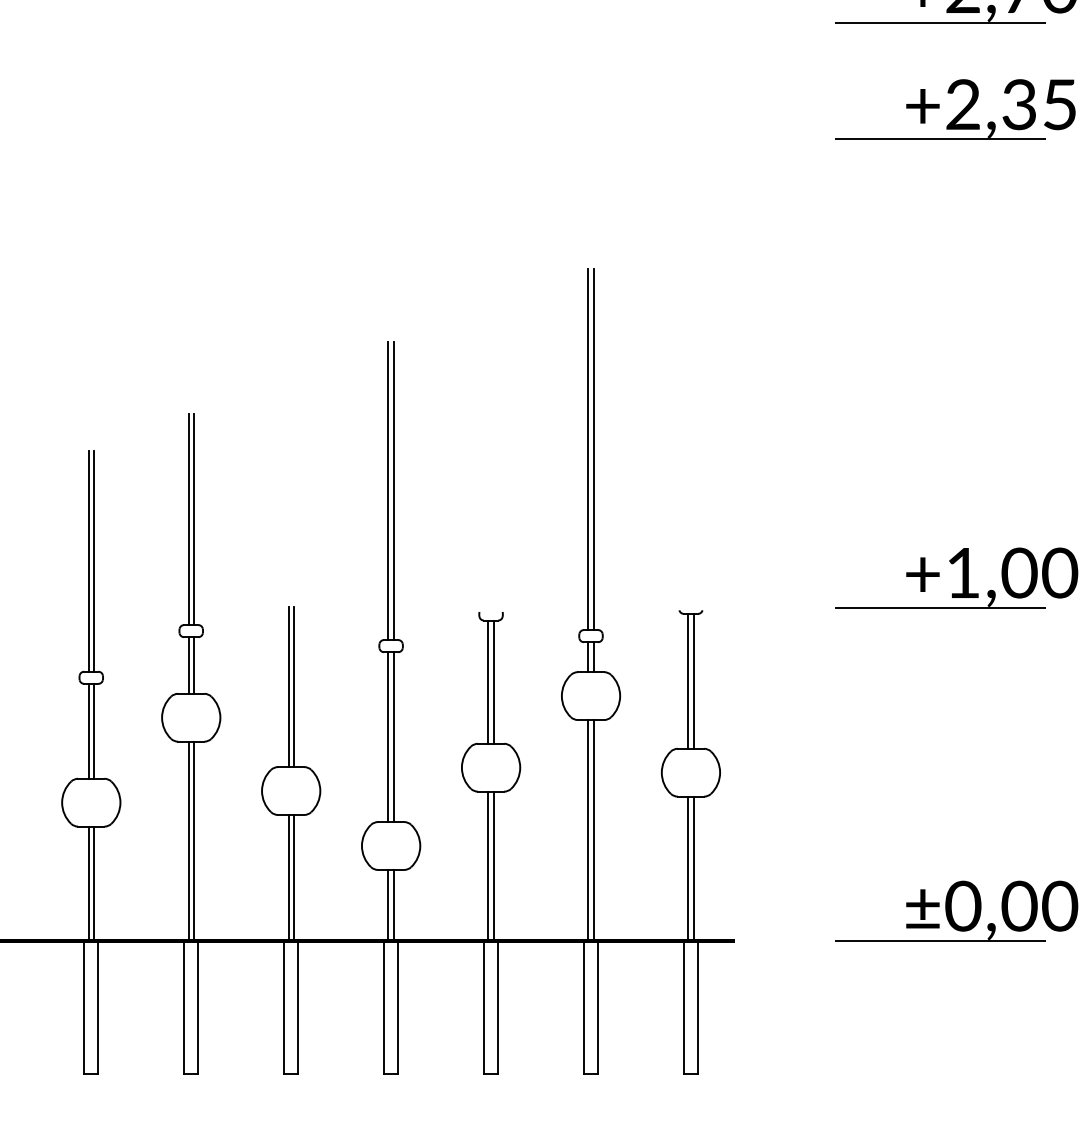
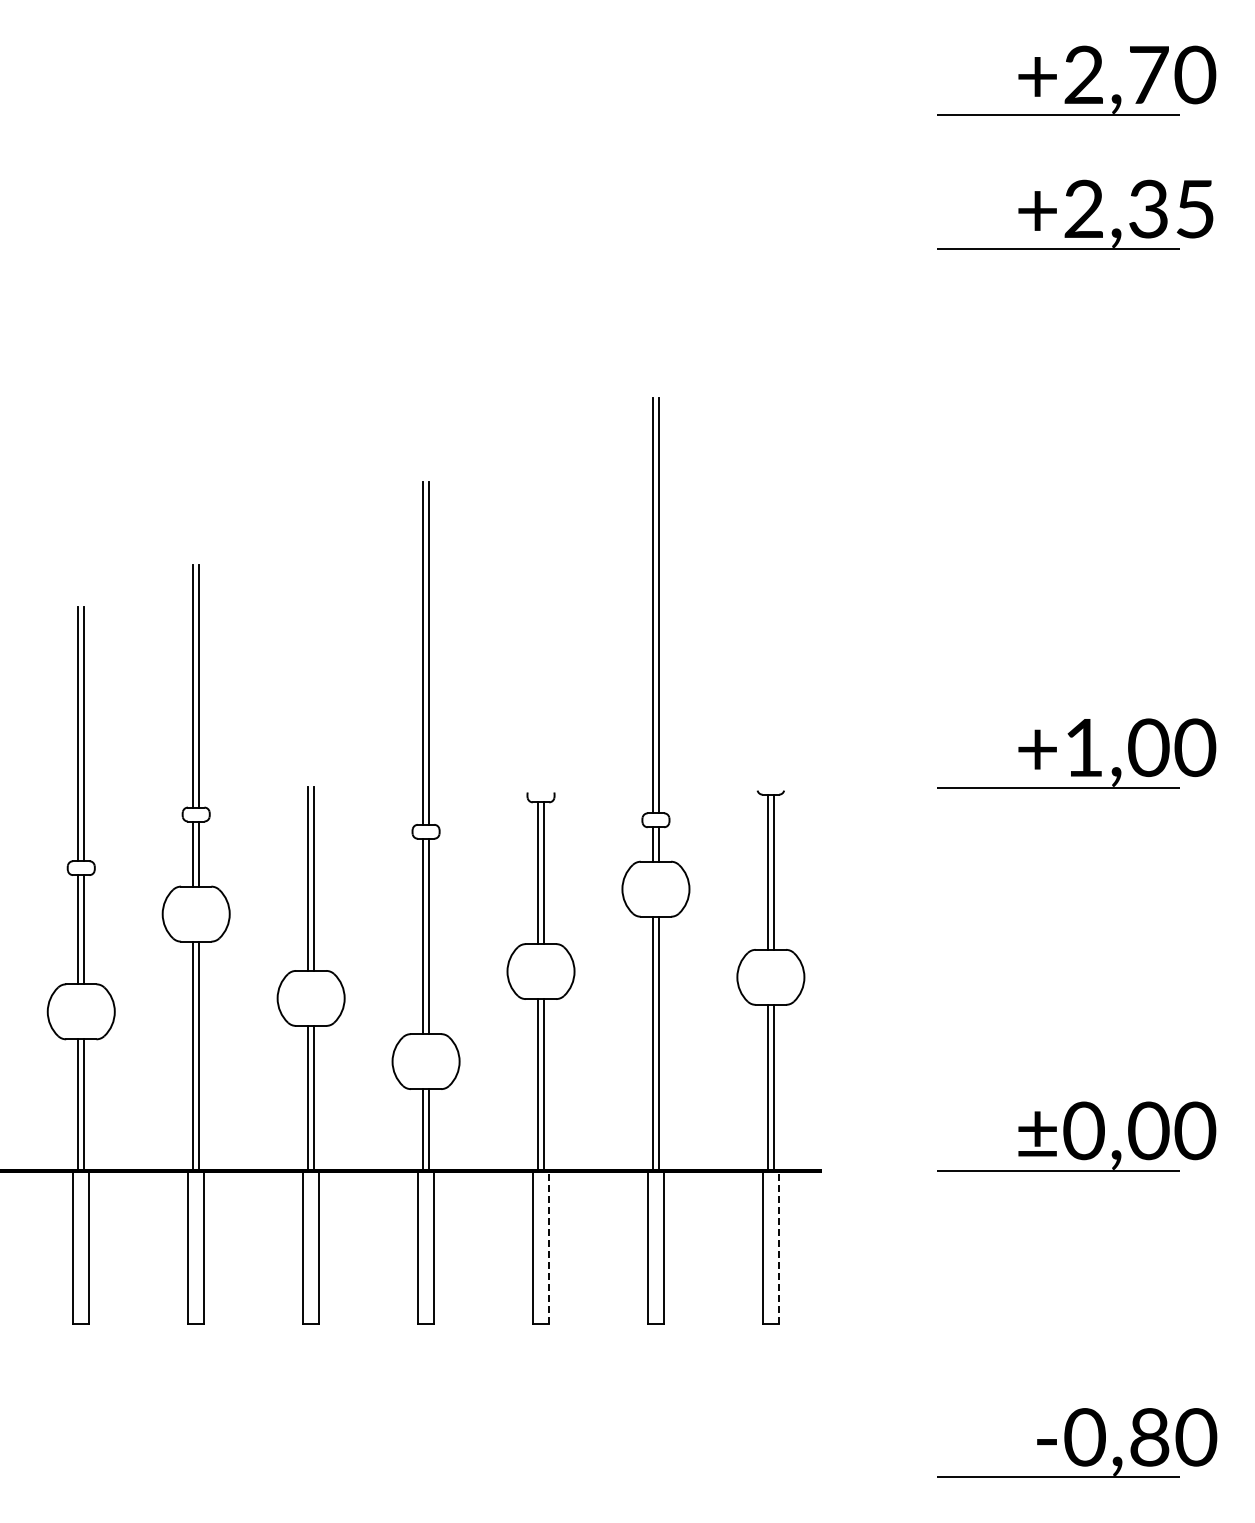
line: (498, 1007) -> (549, 1247), solid -> dashed
line: (697, 1007) -> (778, 1247), solid -> dashed

